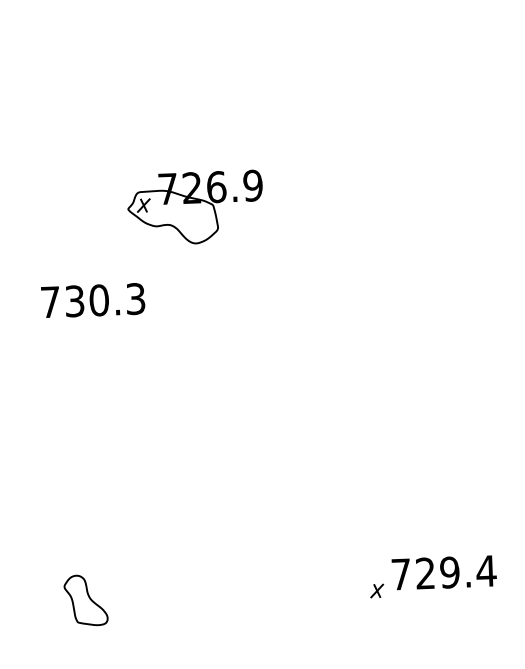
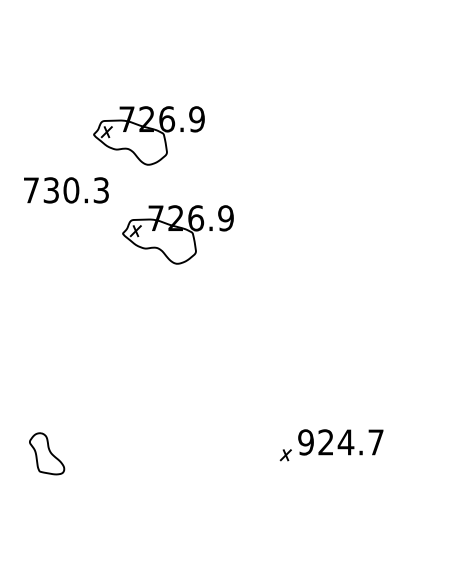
text: (93, 300) -> (66, 190), moved
part: (234, 327) -> (177, 234), added
text: (444, 572) -> (341, 442), 729.4 -> 924.7

